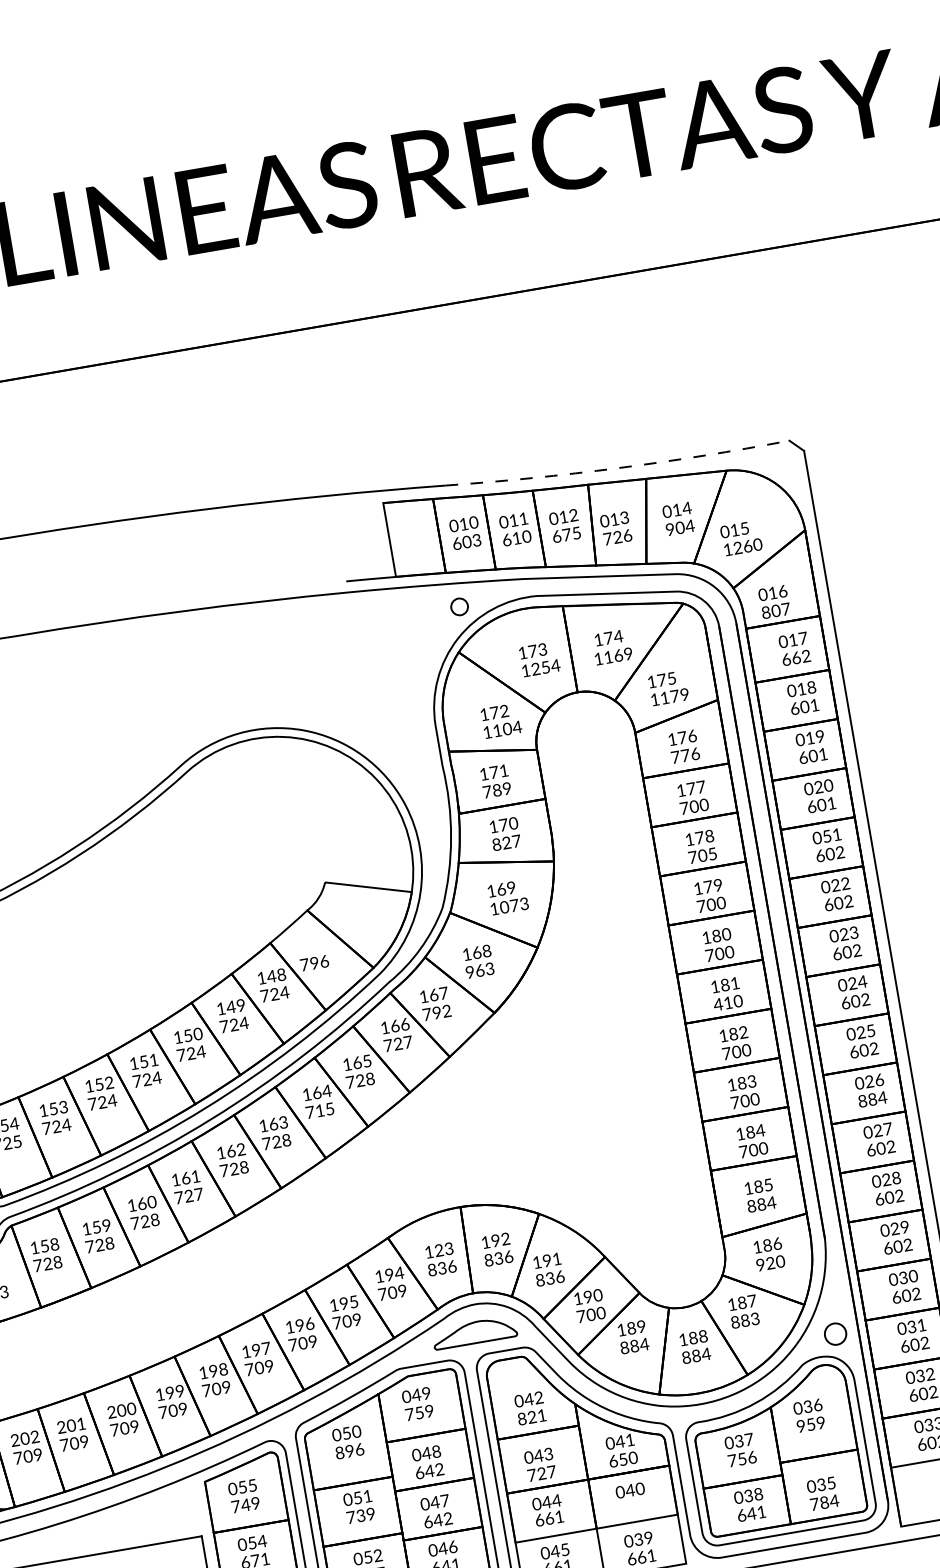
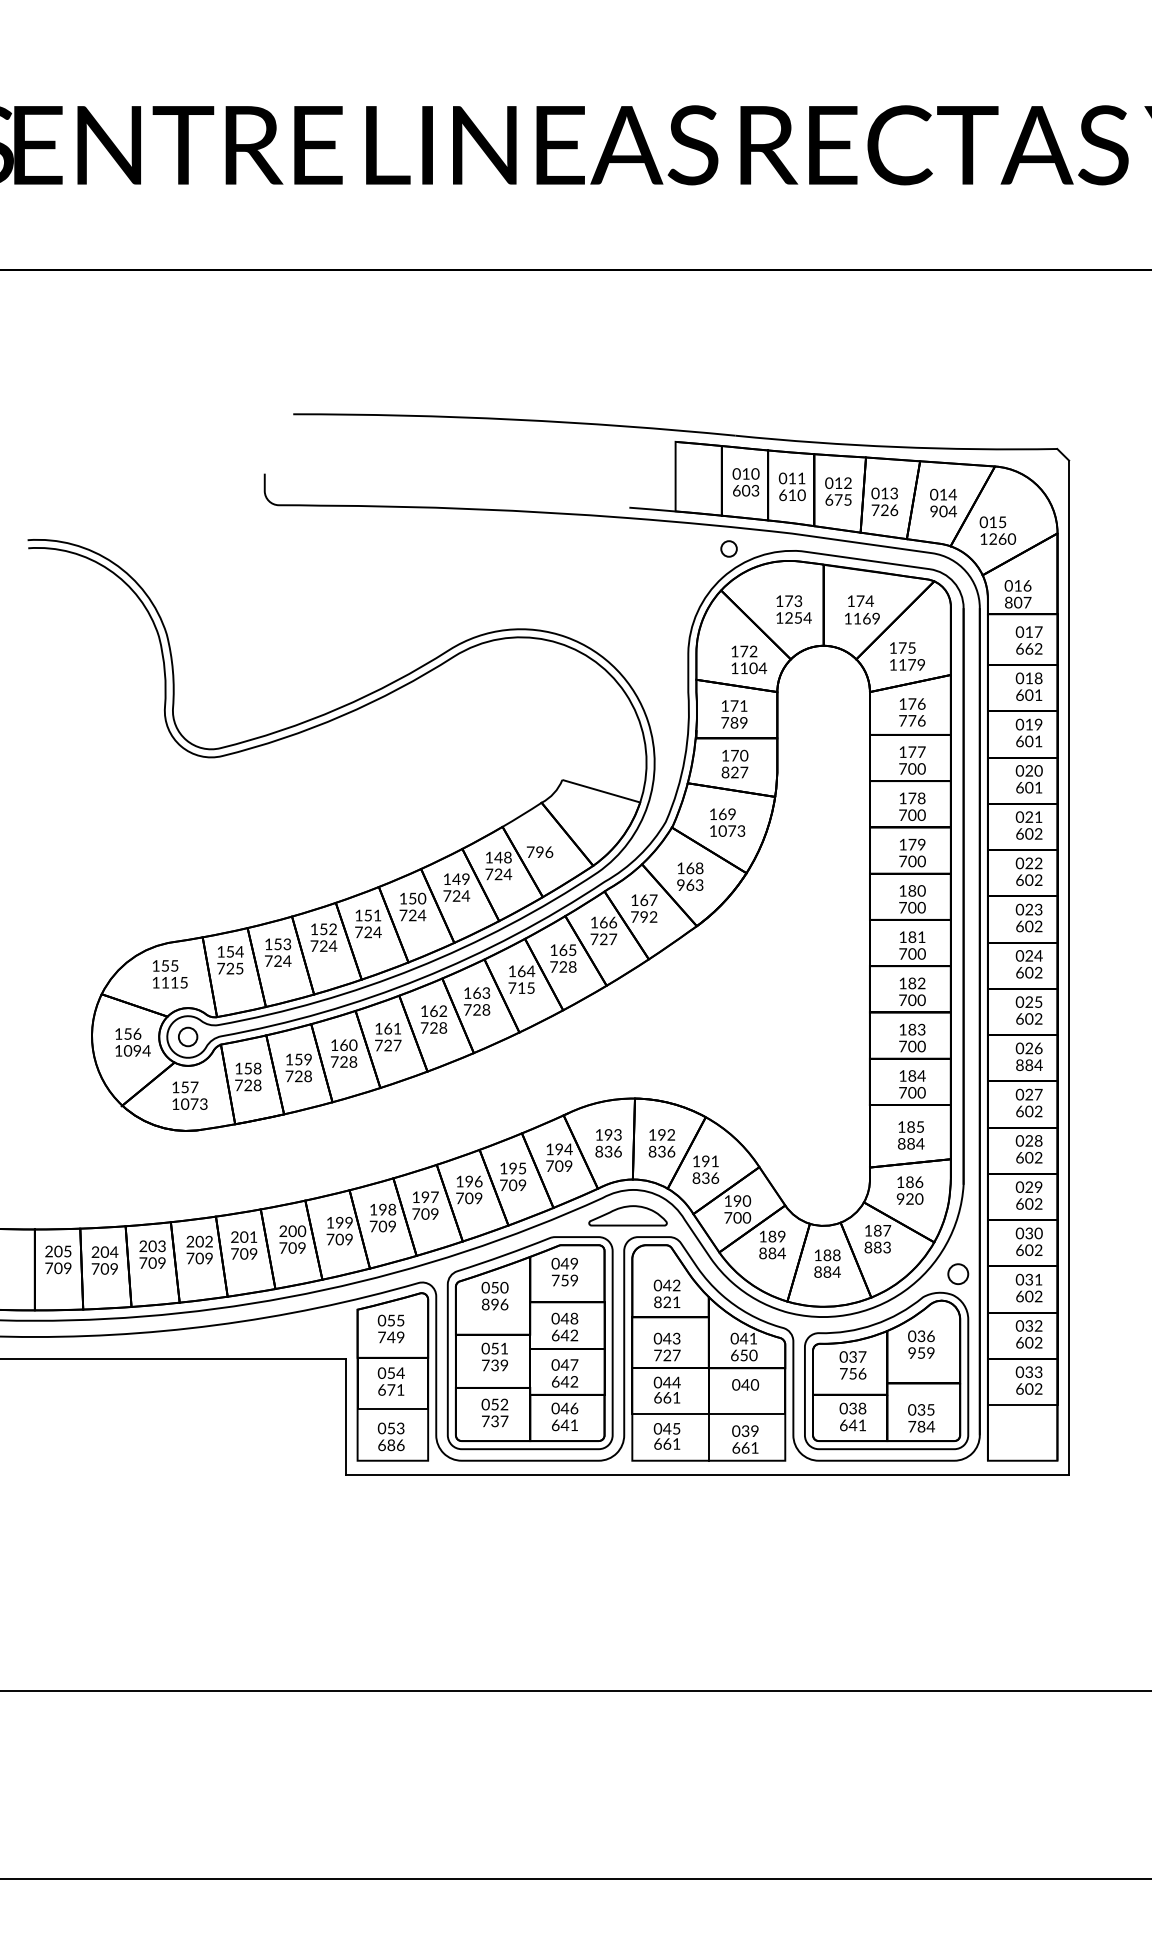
arc: (618, 468) -> (896, 447), dashed -> solid
text: (827, 835) -> (1029, 816), 051 -> 021
text: (712, 853) -> (921, 814), 705 -> 700
text: (722, 1003) -> (907, 953), 410 -> 700
text: (439, 1251) -> (608, 1135), 123 -> 193

